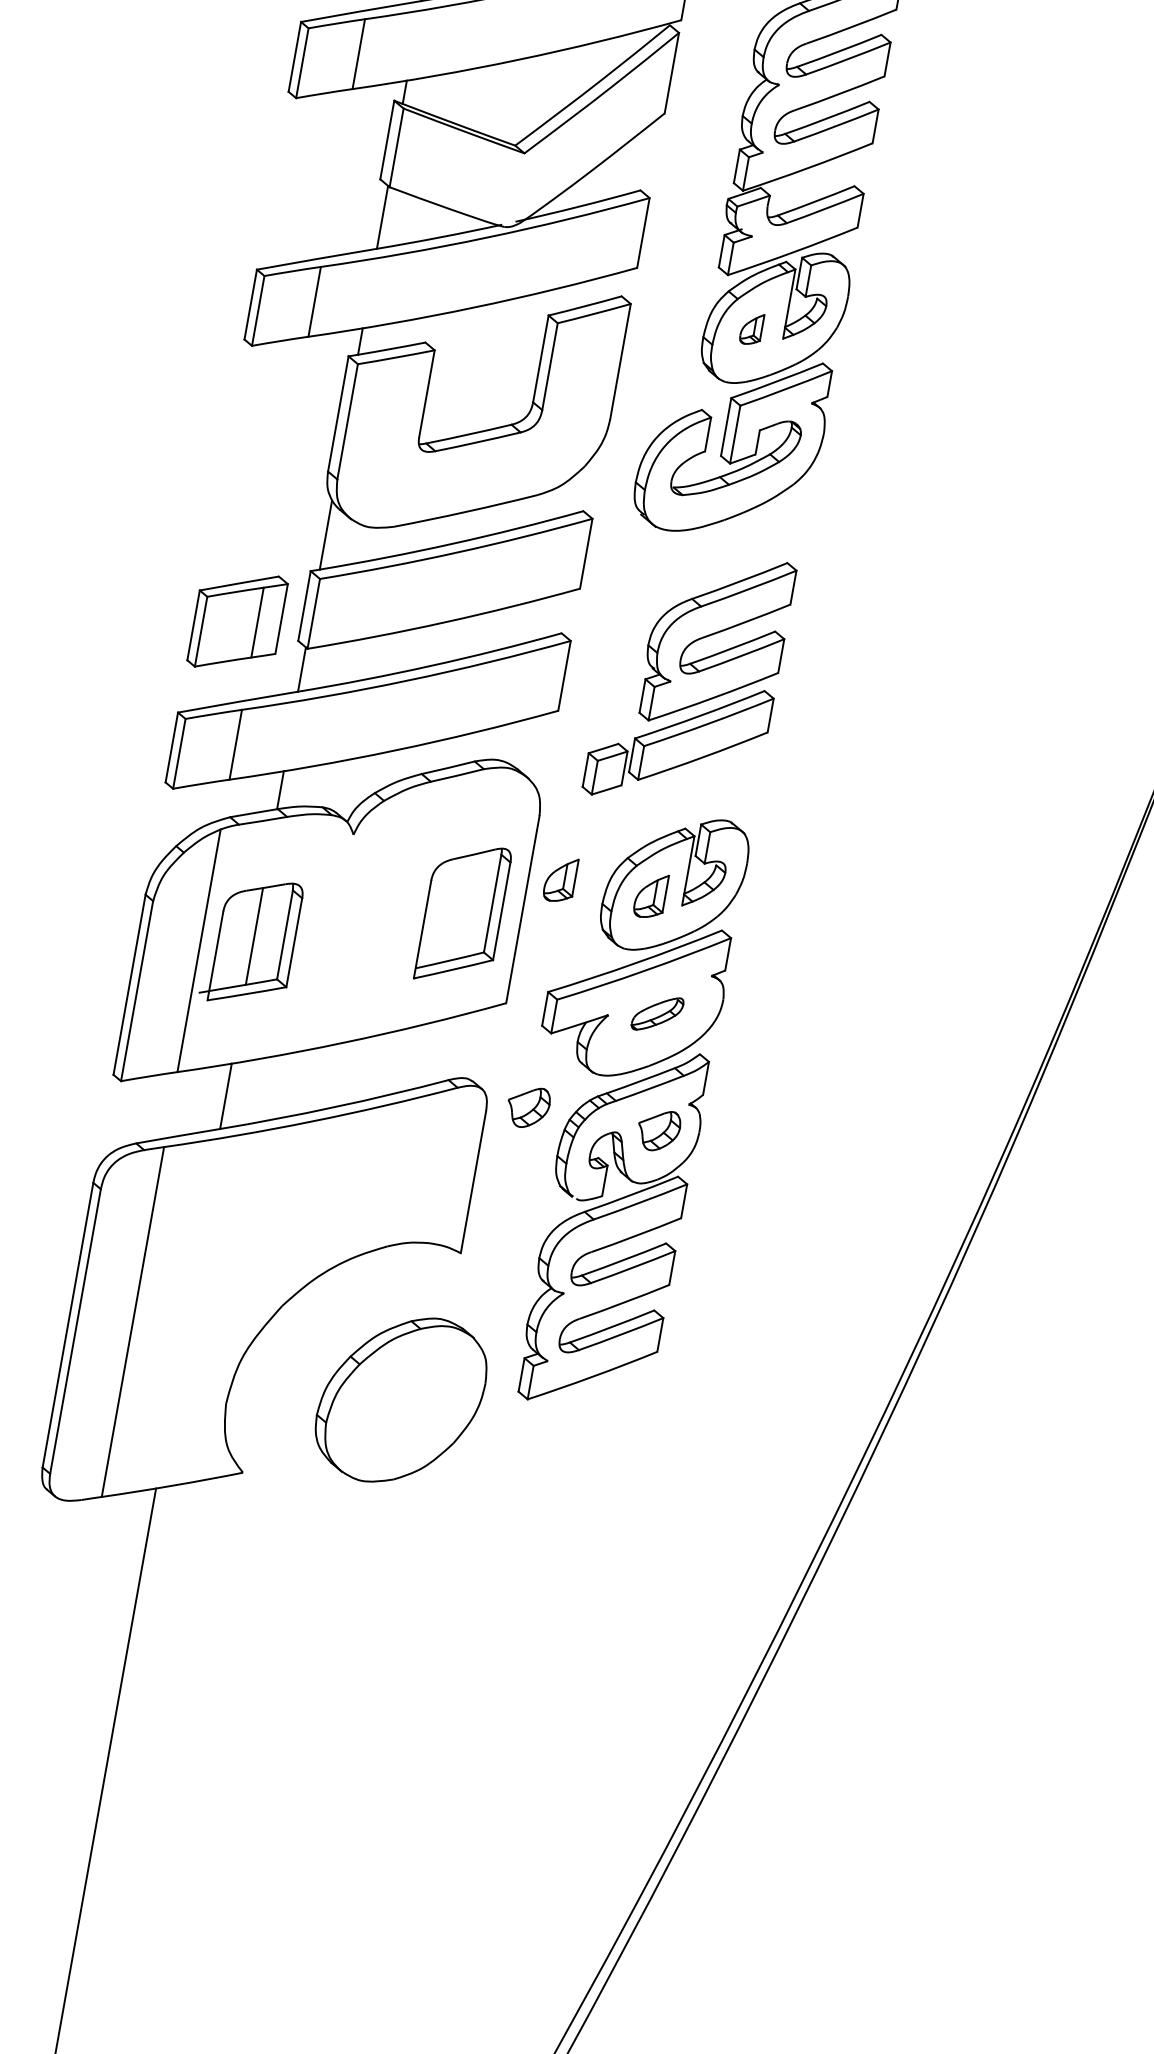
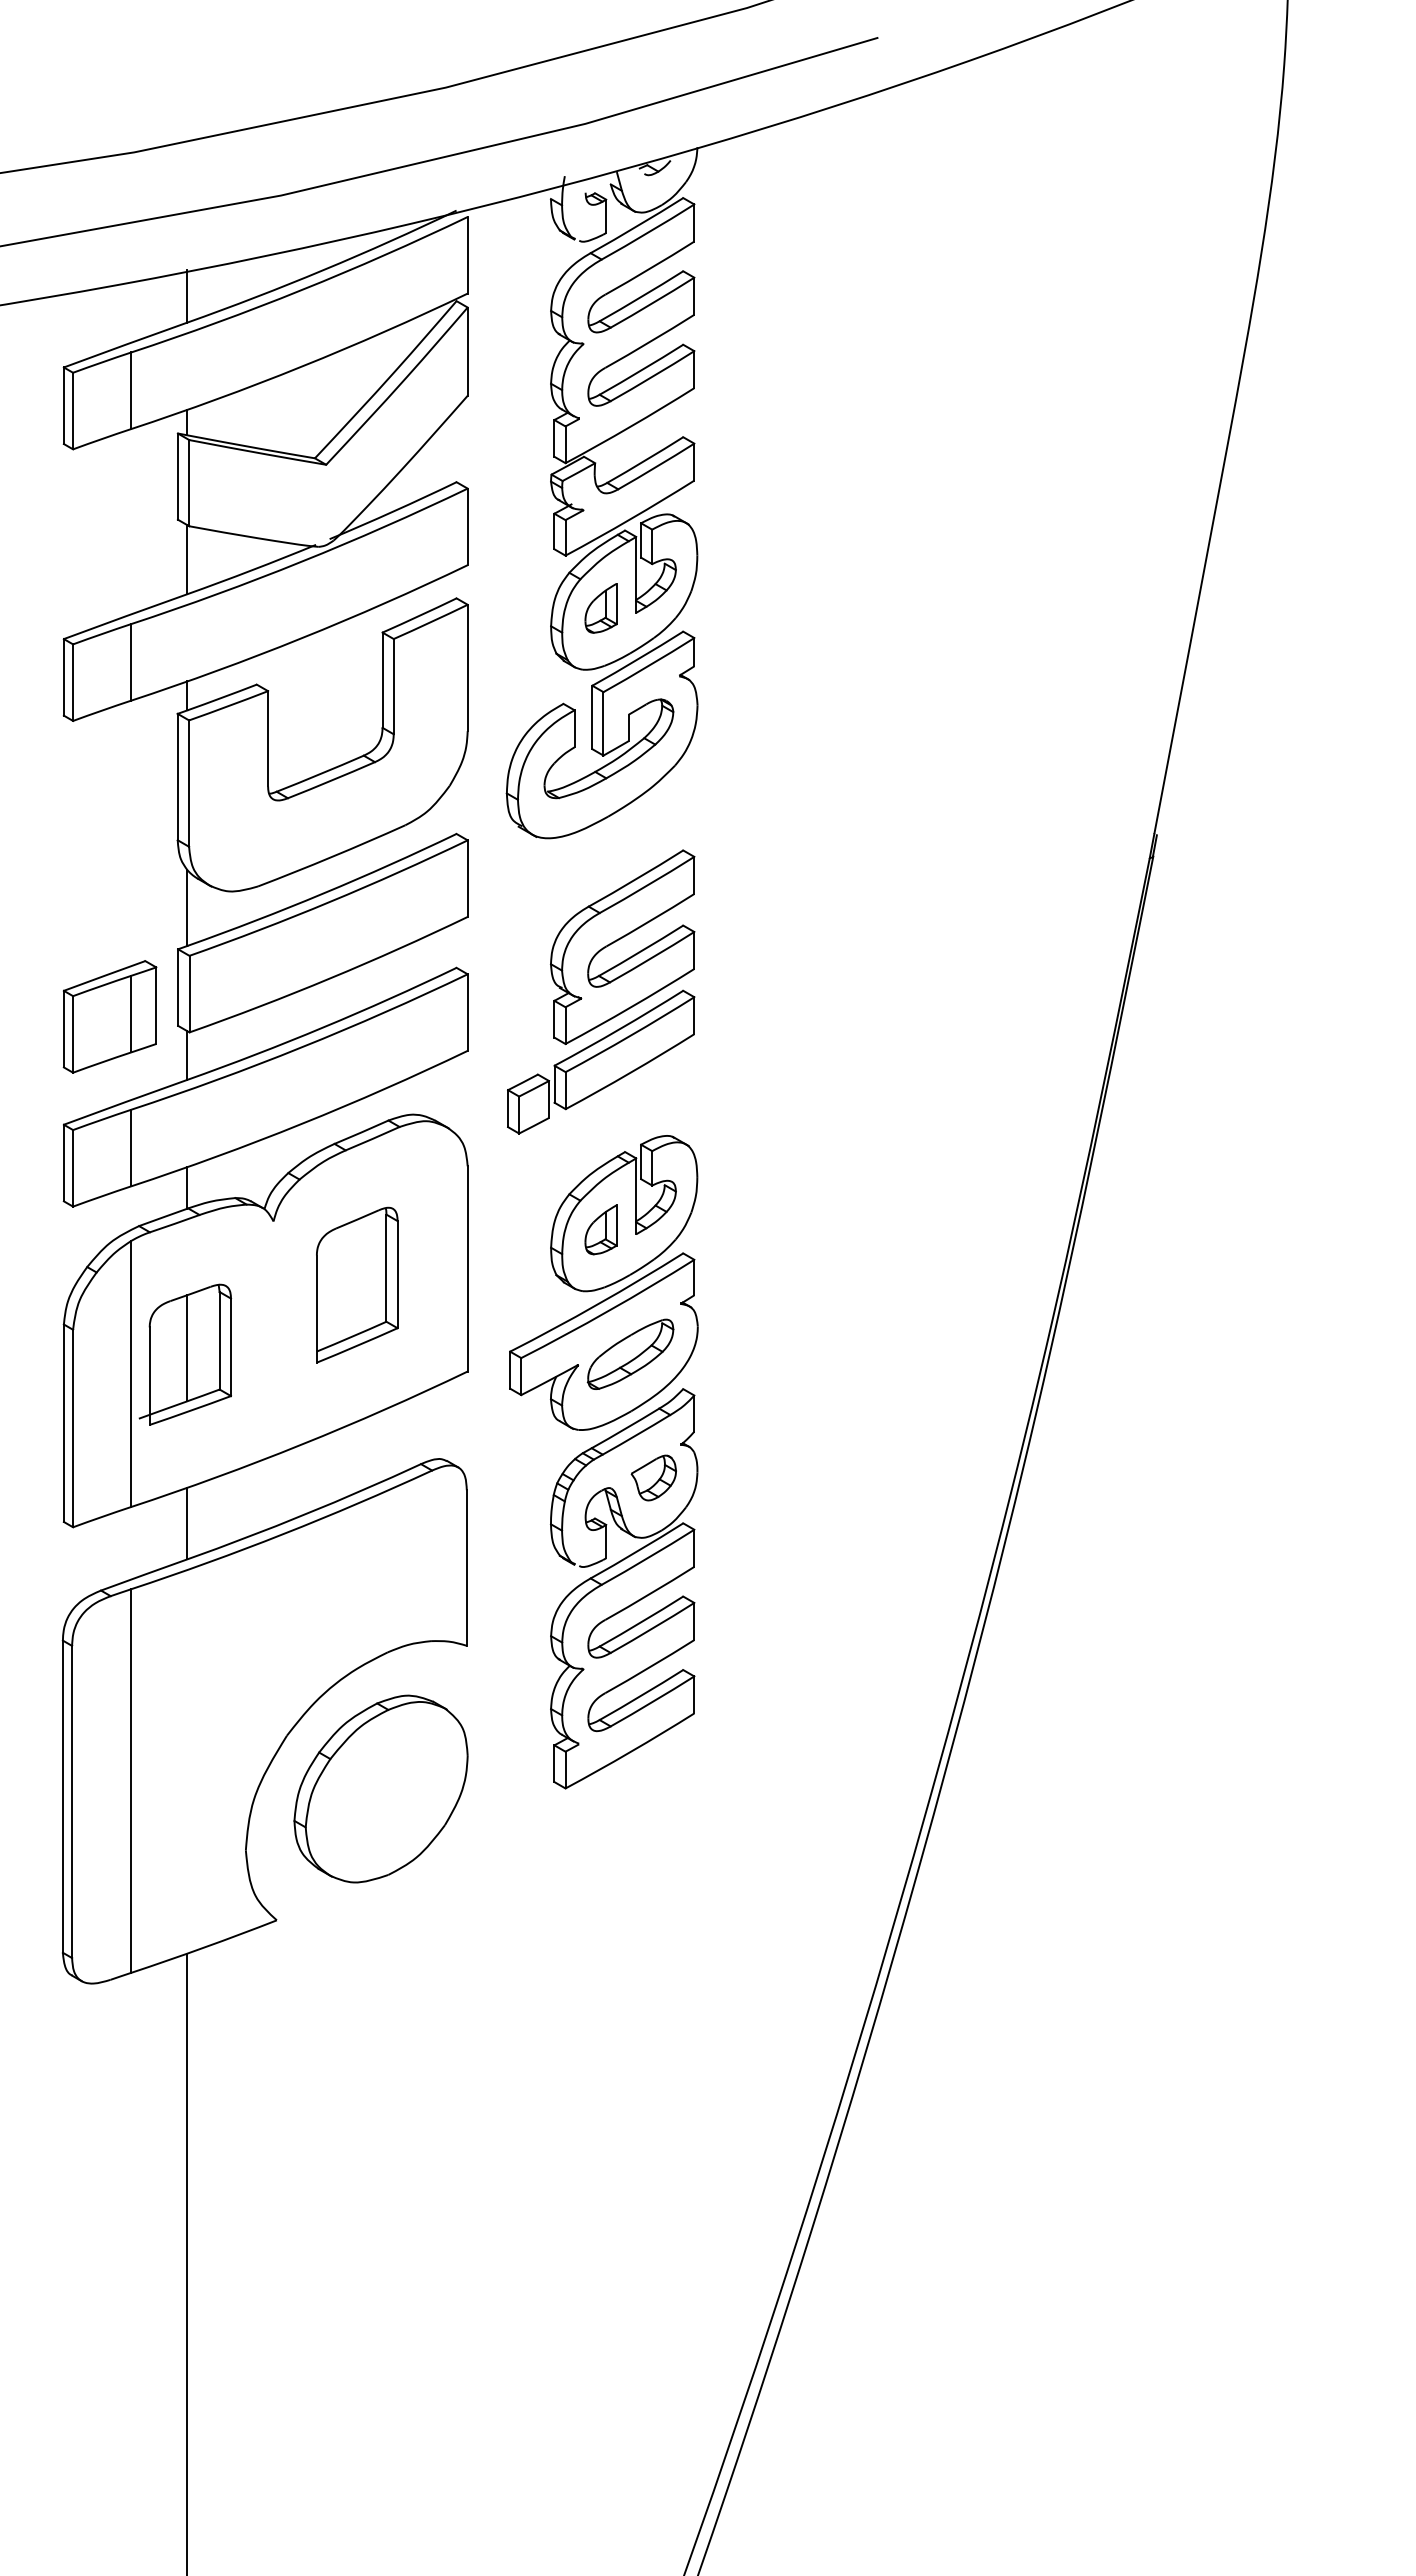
part: (751, 328) -> (600, 608), size x1.43
part: (560, 879) -> (501, 1229), removed
part: (463, 913) -> (357, 1284), moved
part: (657, 1013) -> (630, 1353), size x1.67
part: (528, 1106) -> (510, 1477), removed
part: (400, 1399) -> (380, 1788), moved

